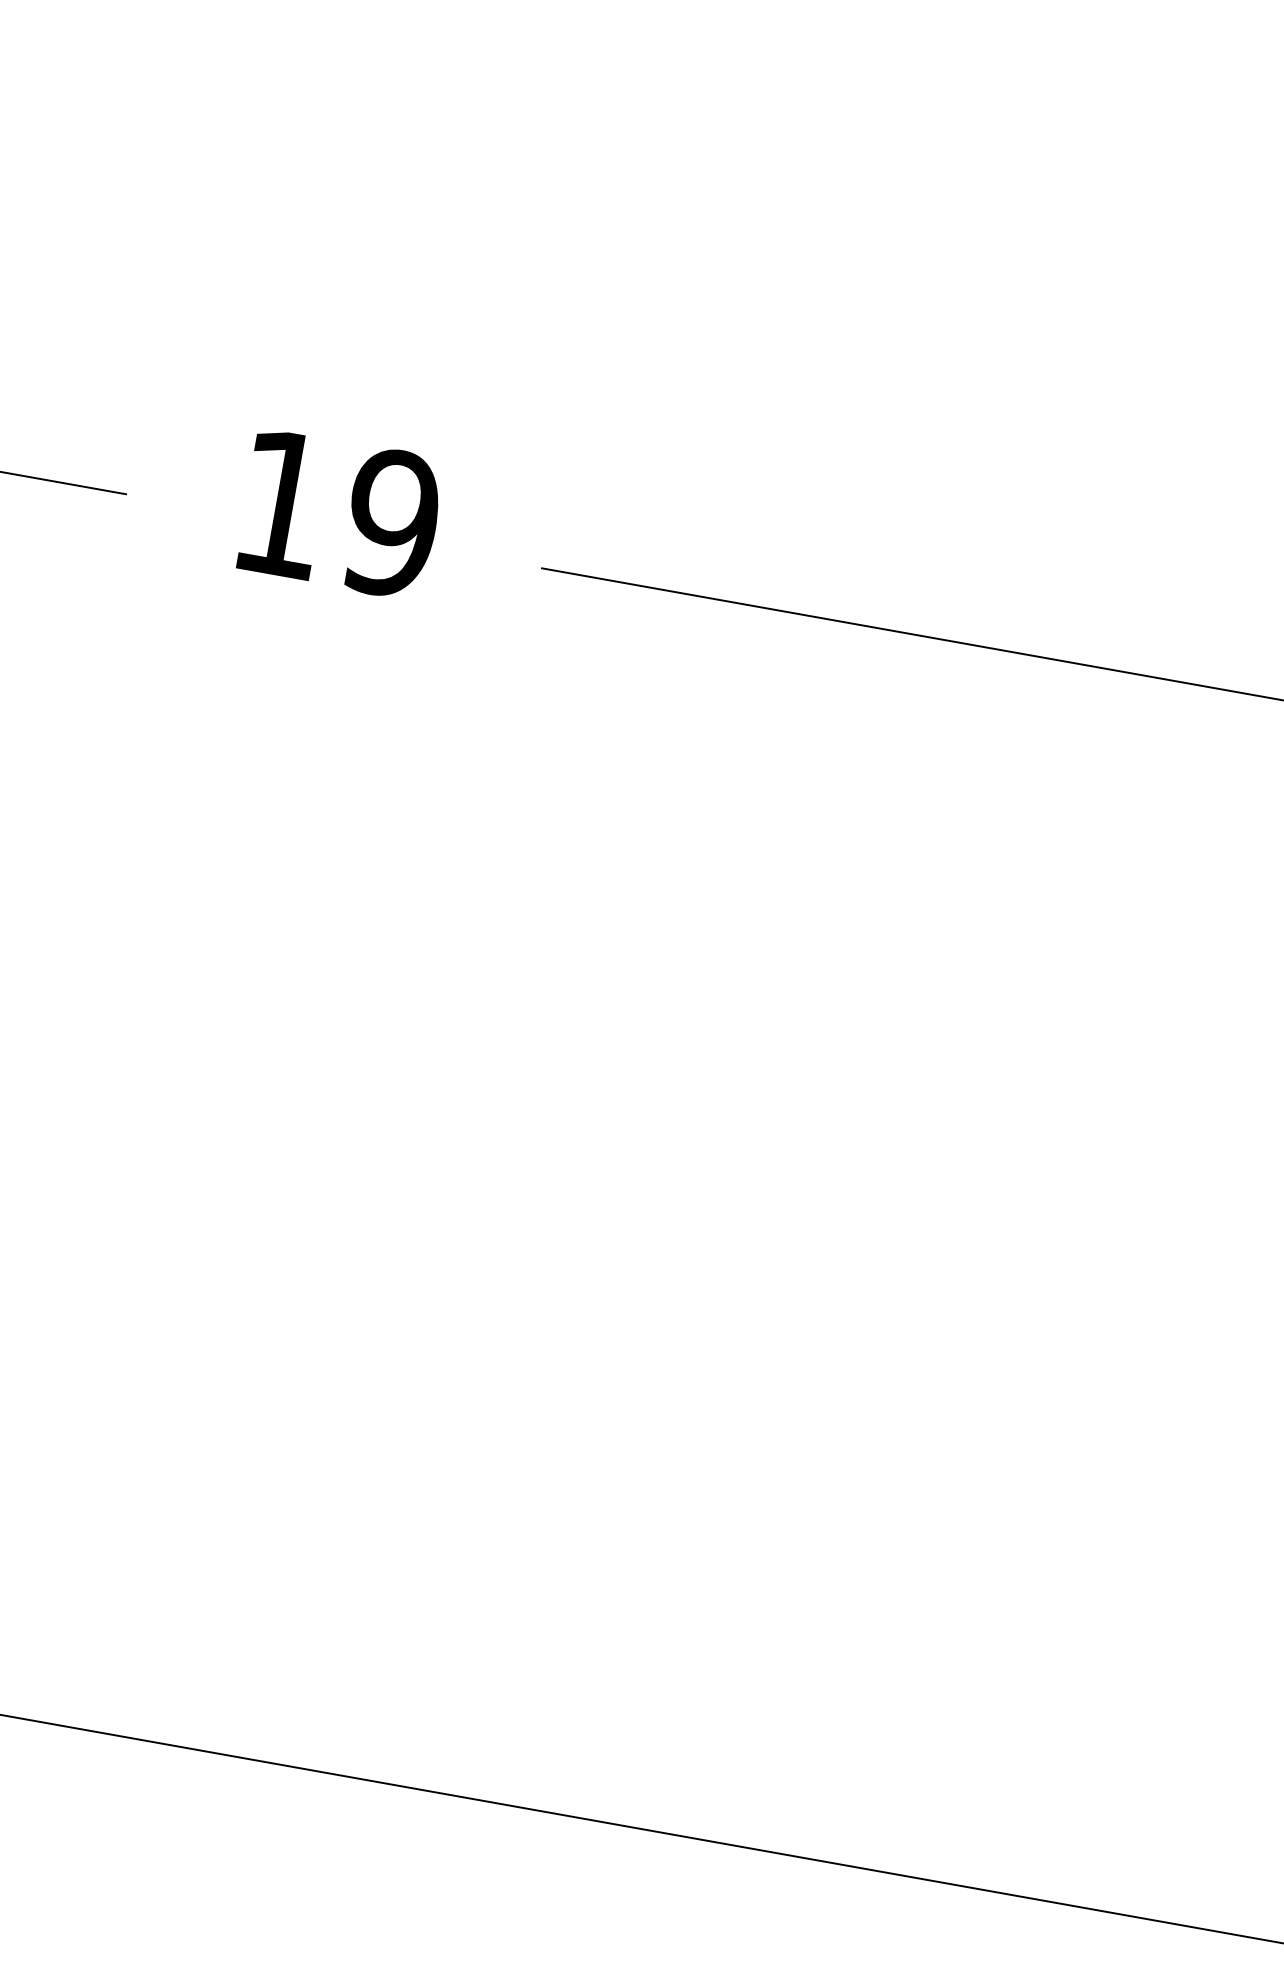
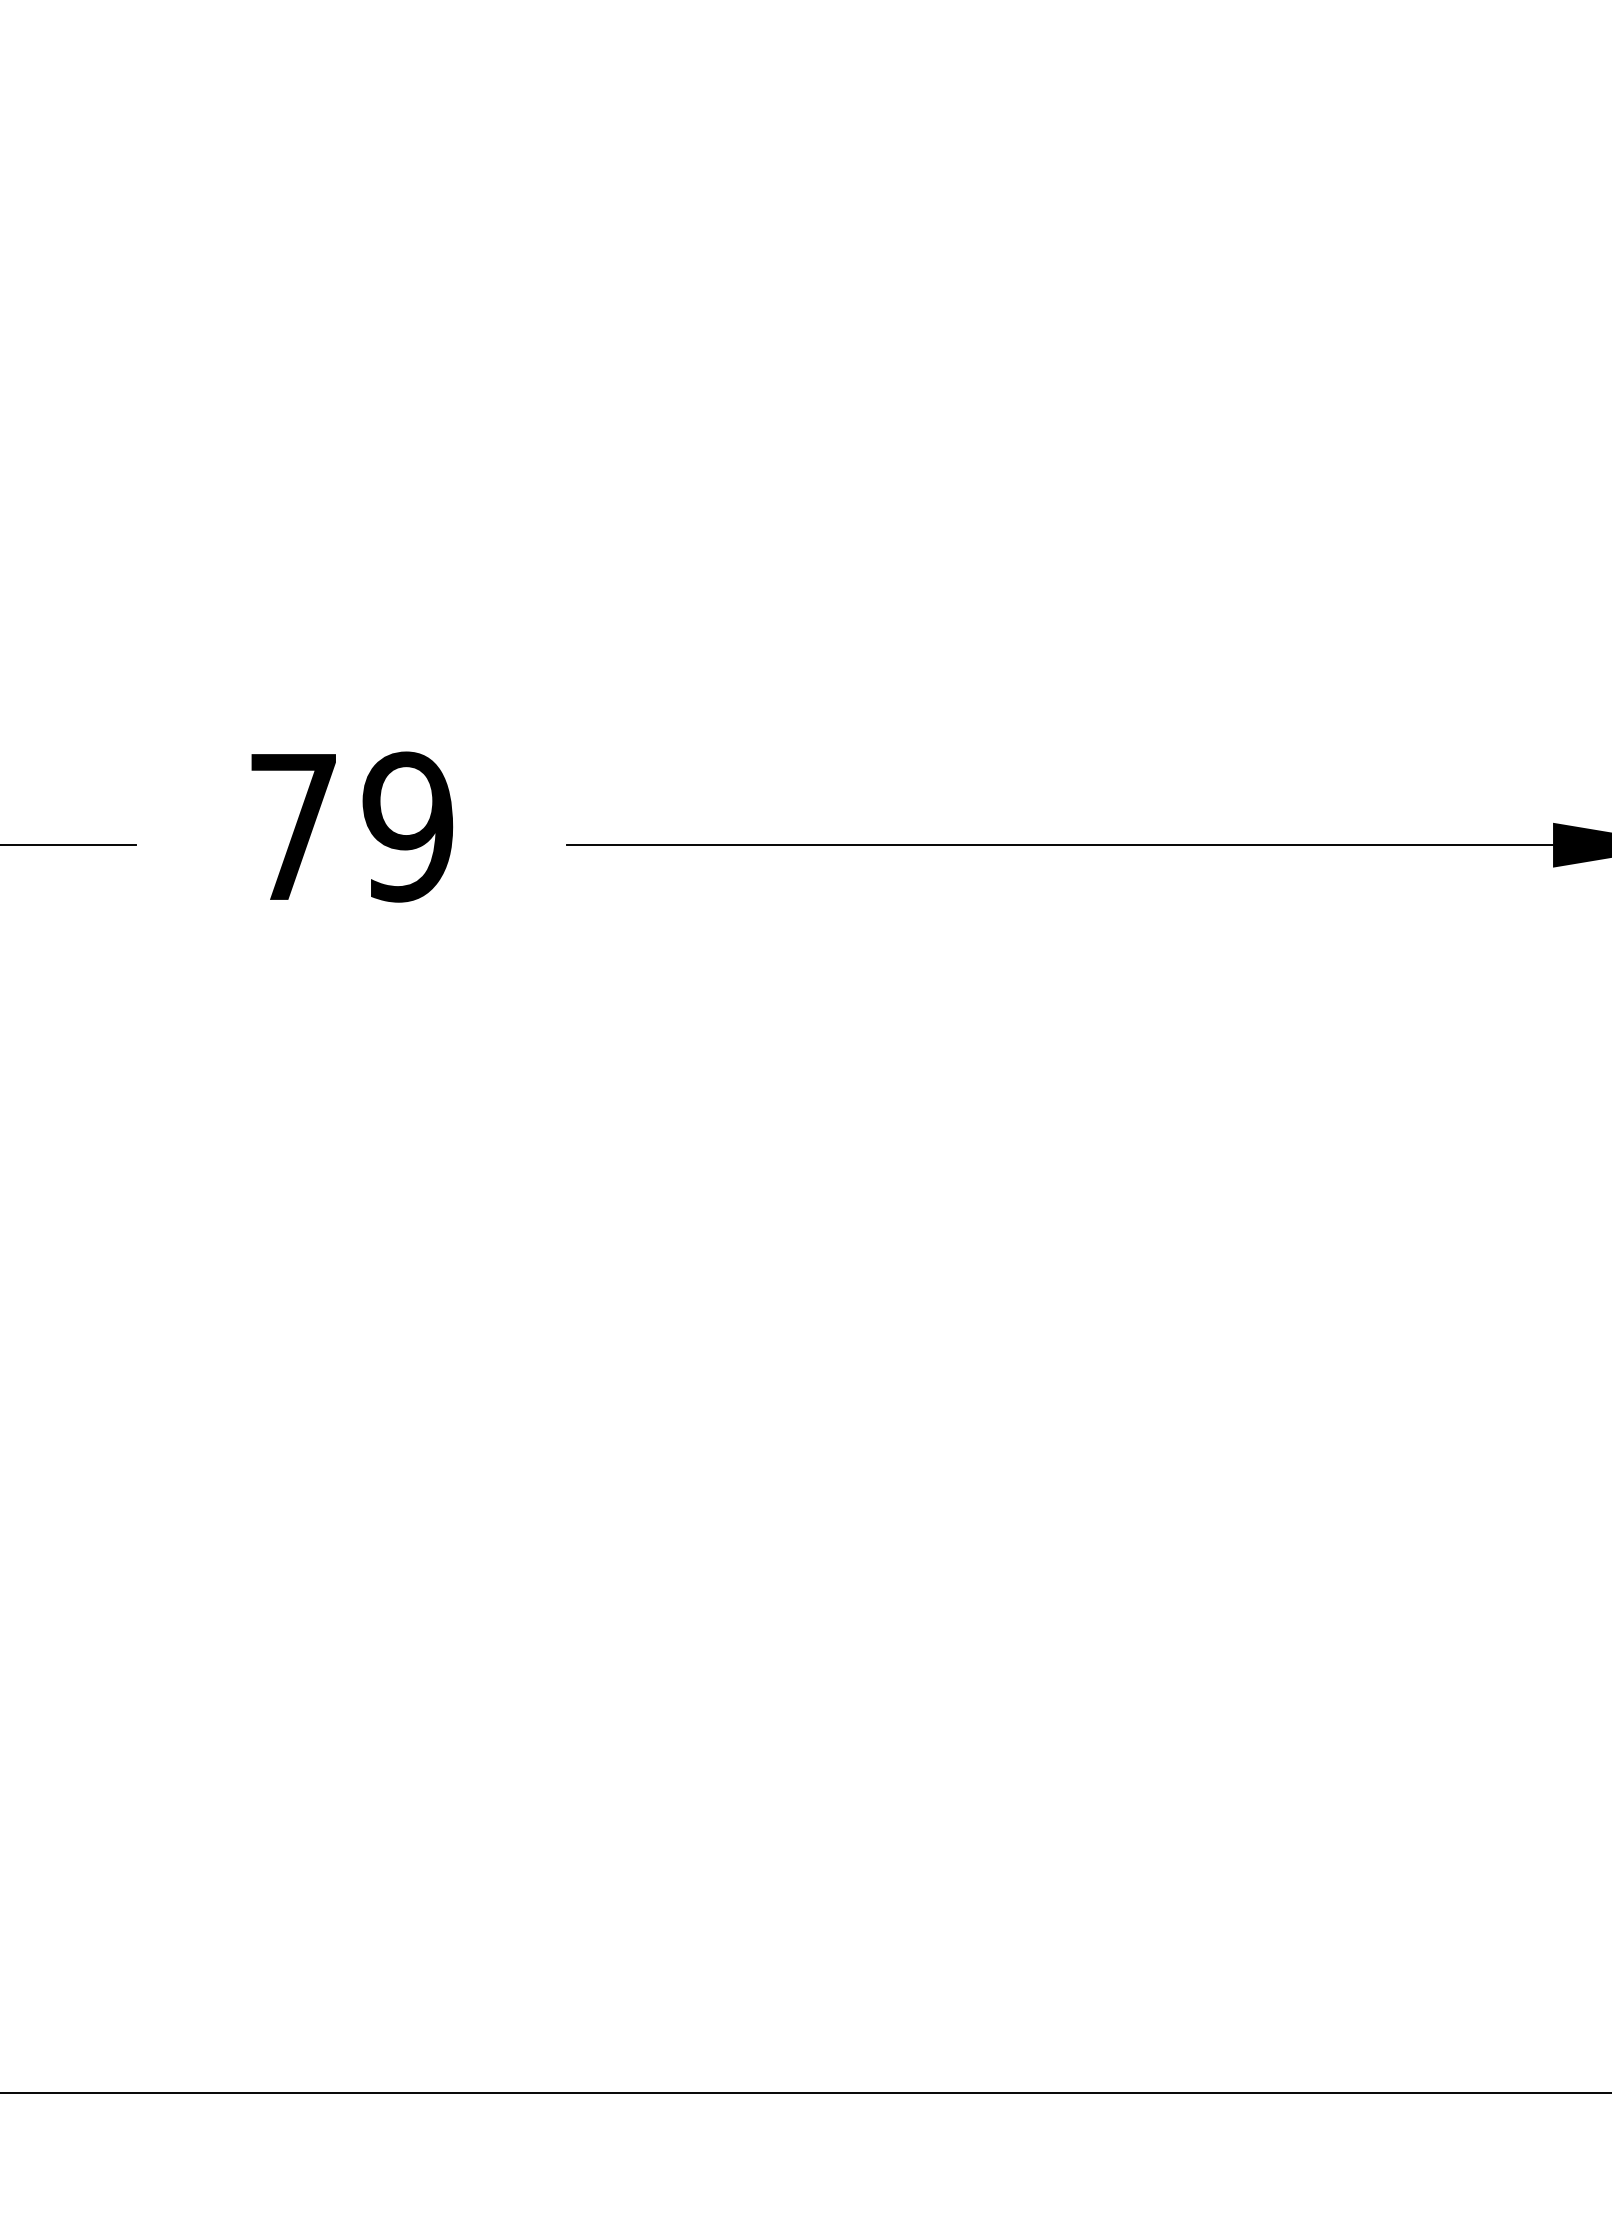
text: (281, 503) -> (293, 826), 19 -> 79

